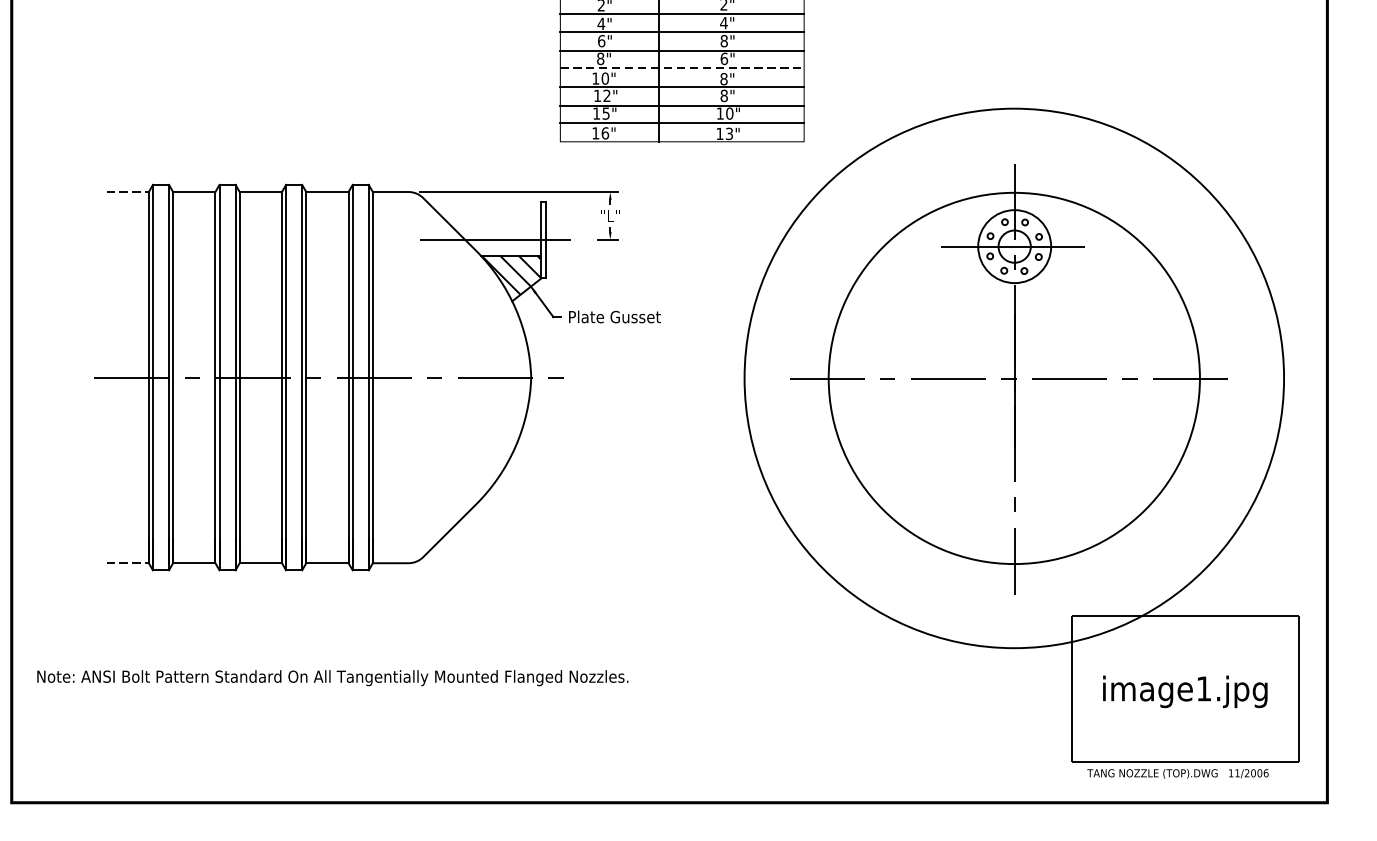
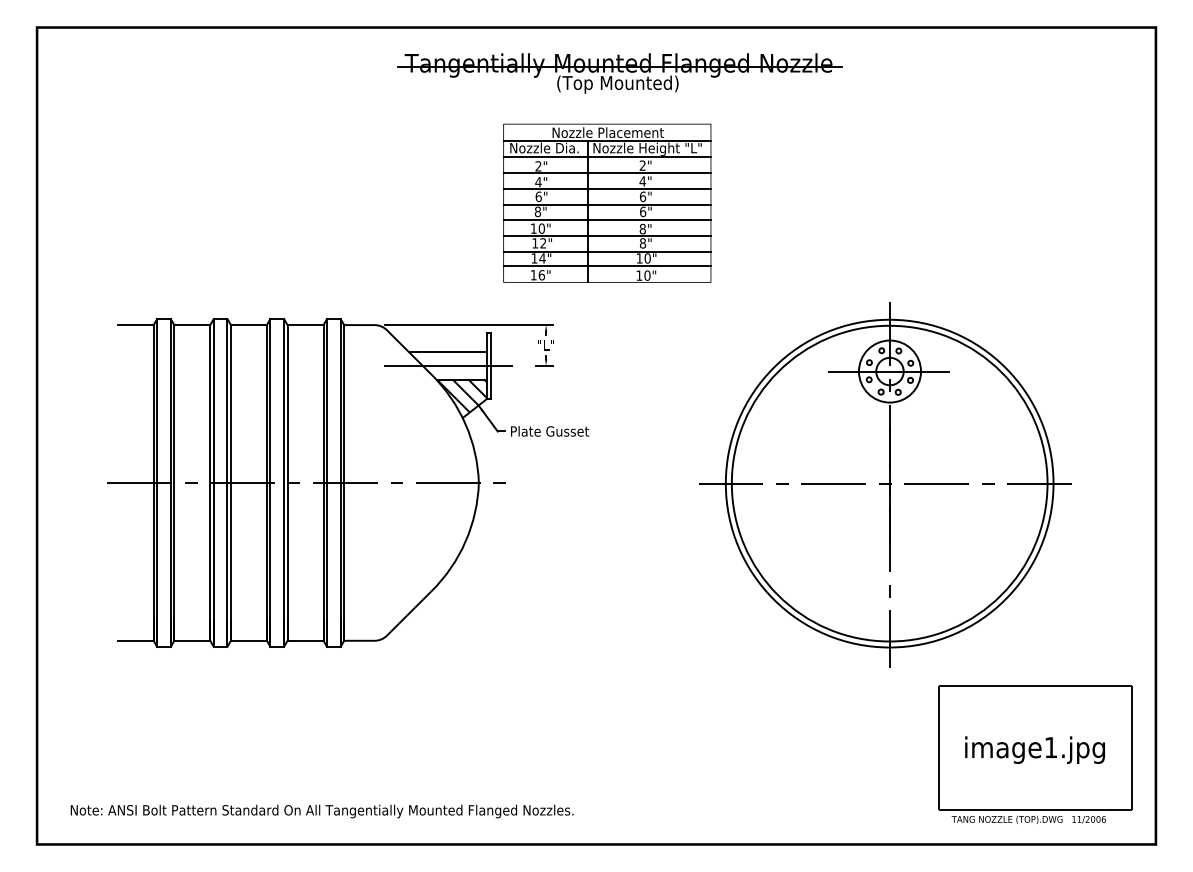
text: (723, 40) -> (642, 196), 8" -> 6"
line: (682, 67) -> (607, 219), dashed -> solid
text: (606, 113) -> (542, 258), 15" -> 14"
text: (729, 133) -> (647, 275), 13" -> 10"
line: (128, 192) -> (136, 325), dashed -> solid
line: (494, 223) -> (447, 351), added
circle: (1014, 378) -> (889, 483), size x0.71
line: (128, 562) -> (136, 640), dashed -> solid
text: (332, 678) -> (321, 811), moved

